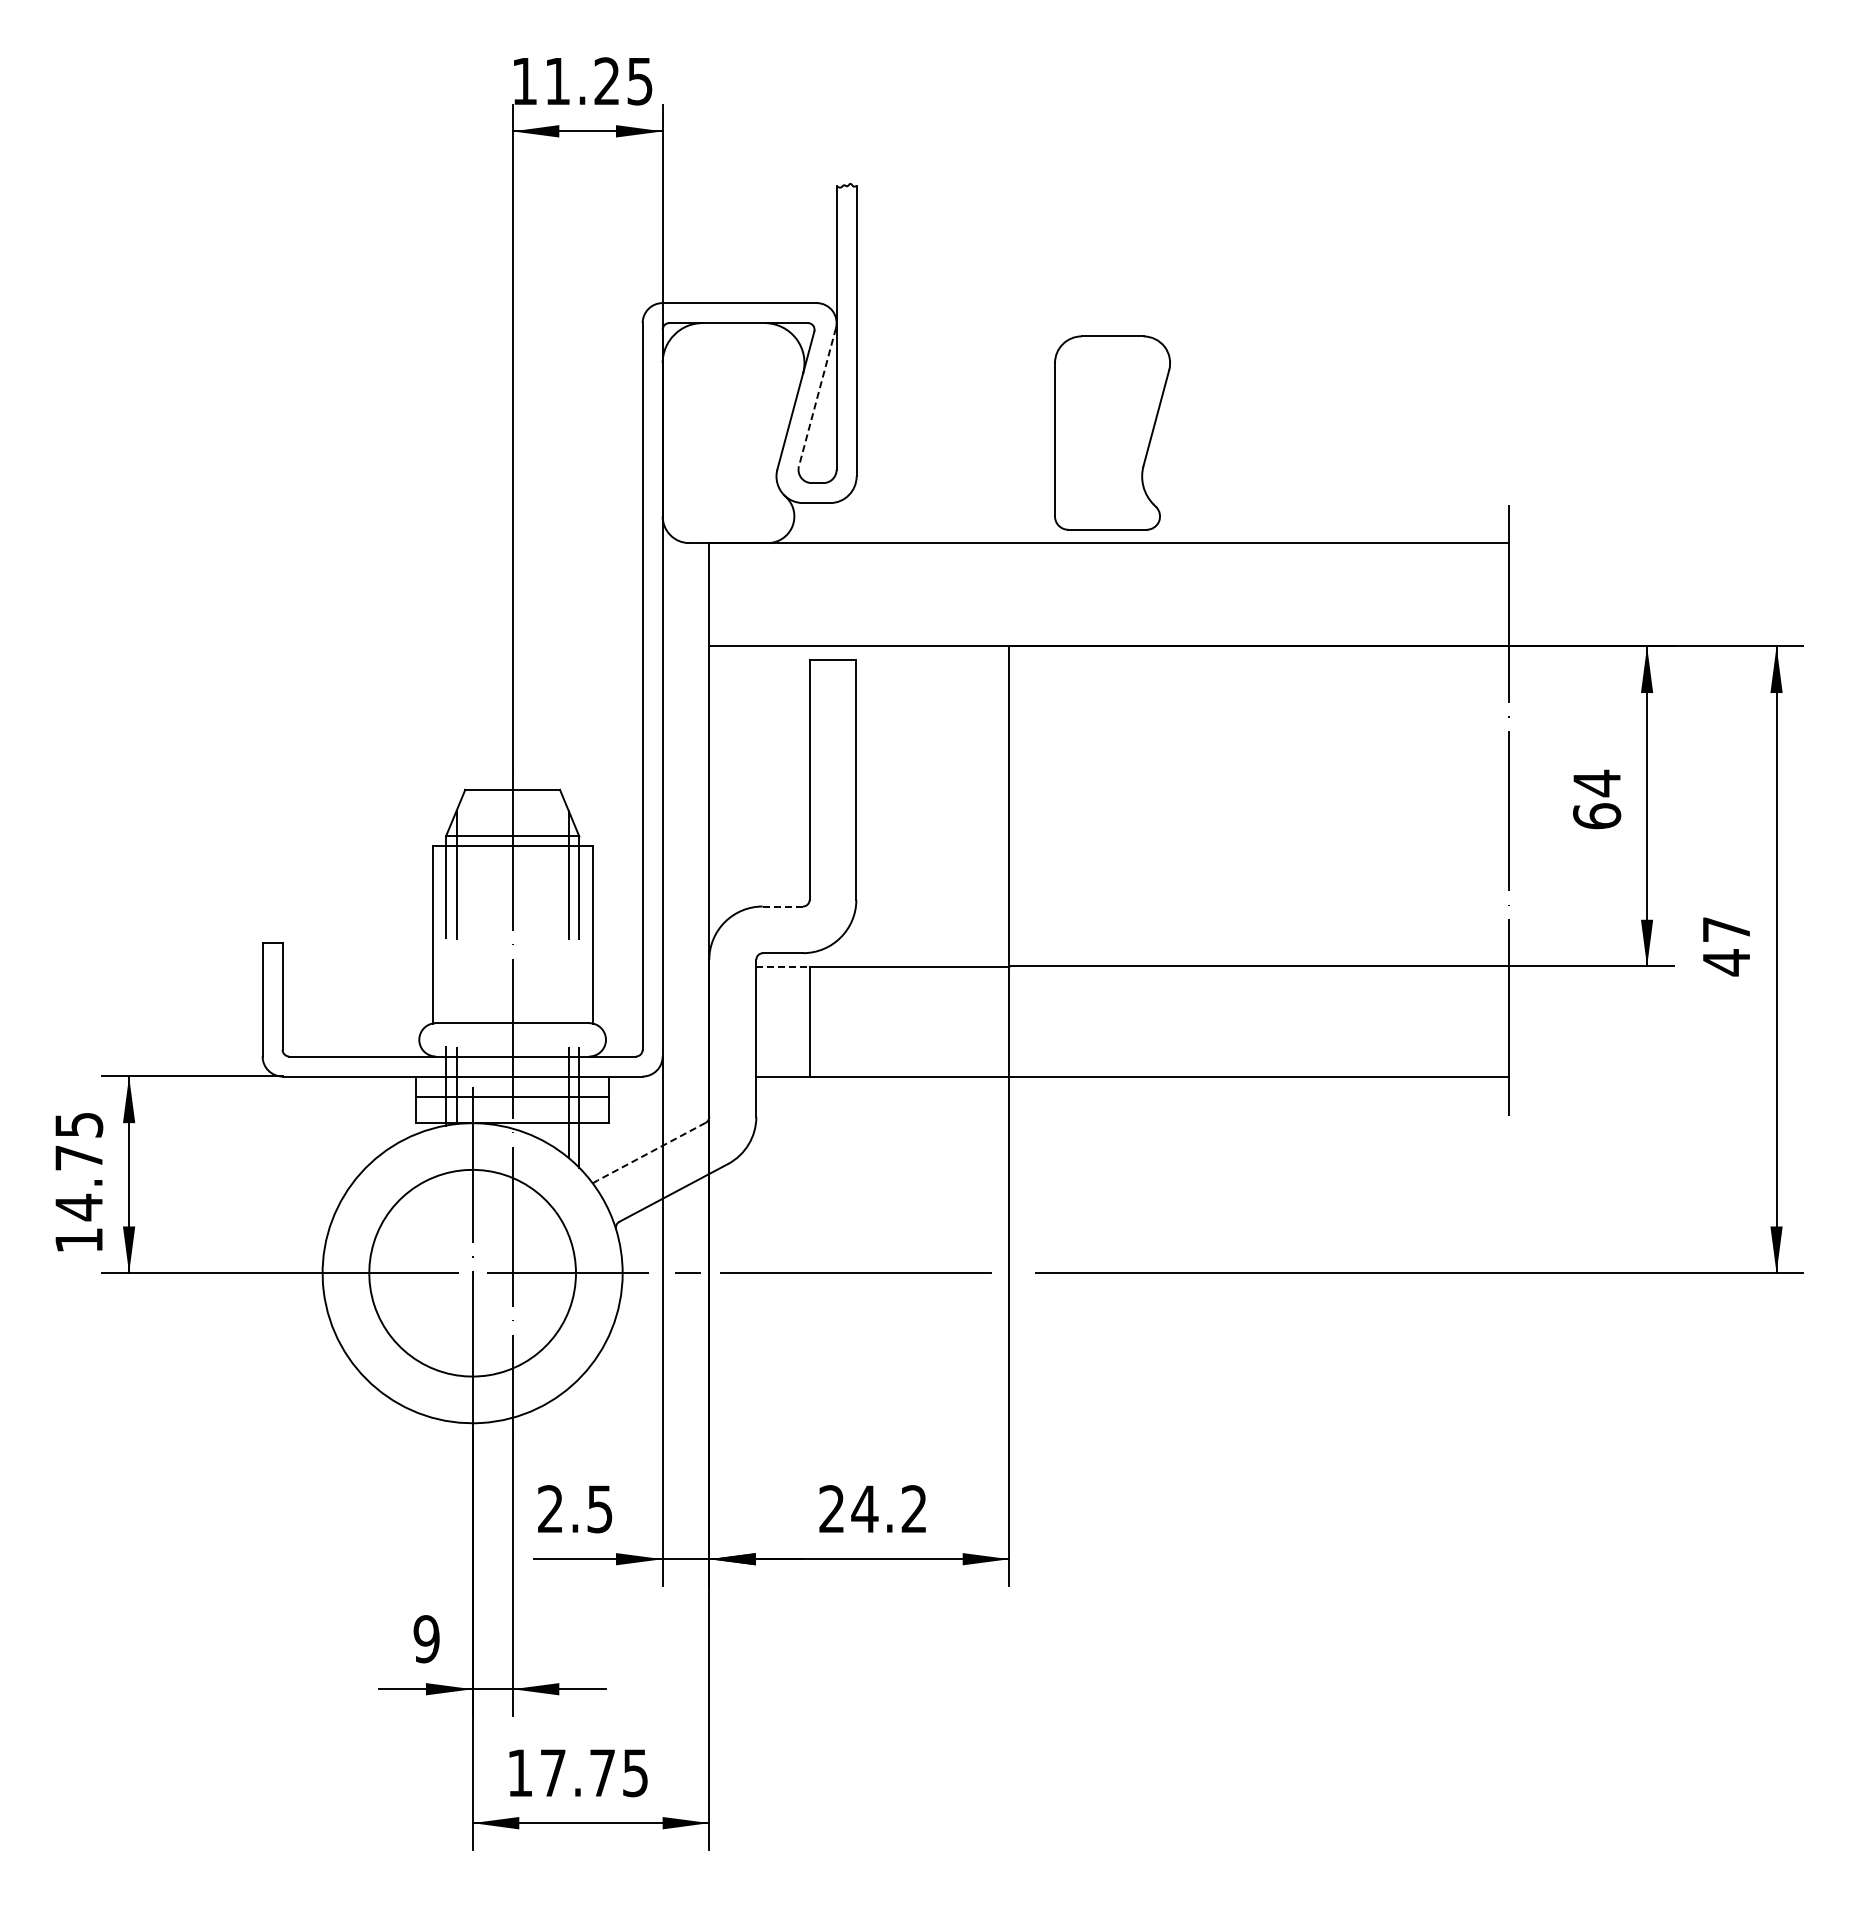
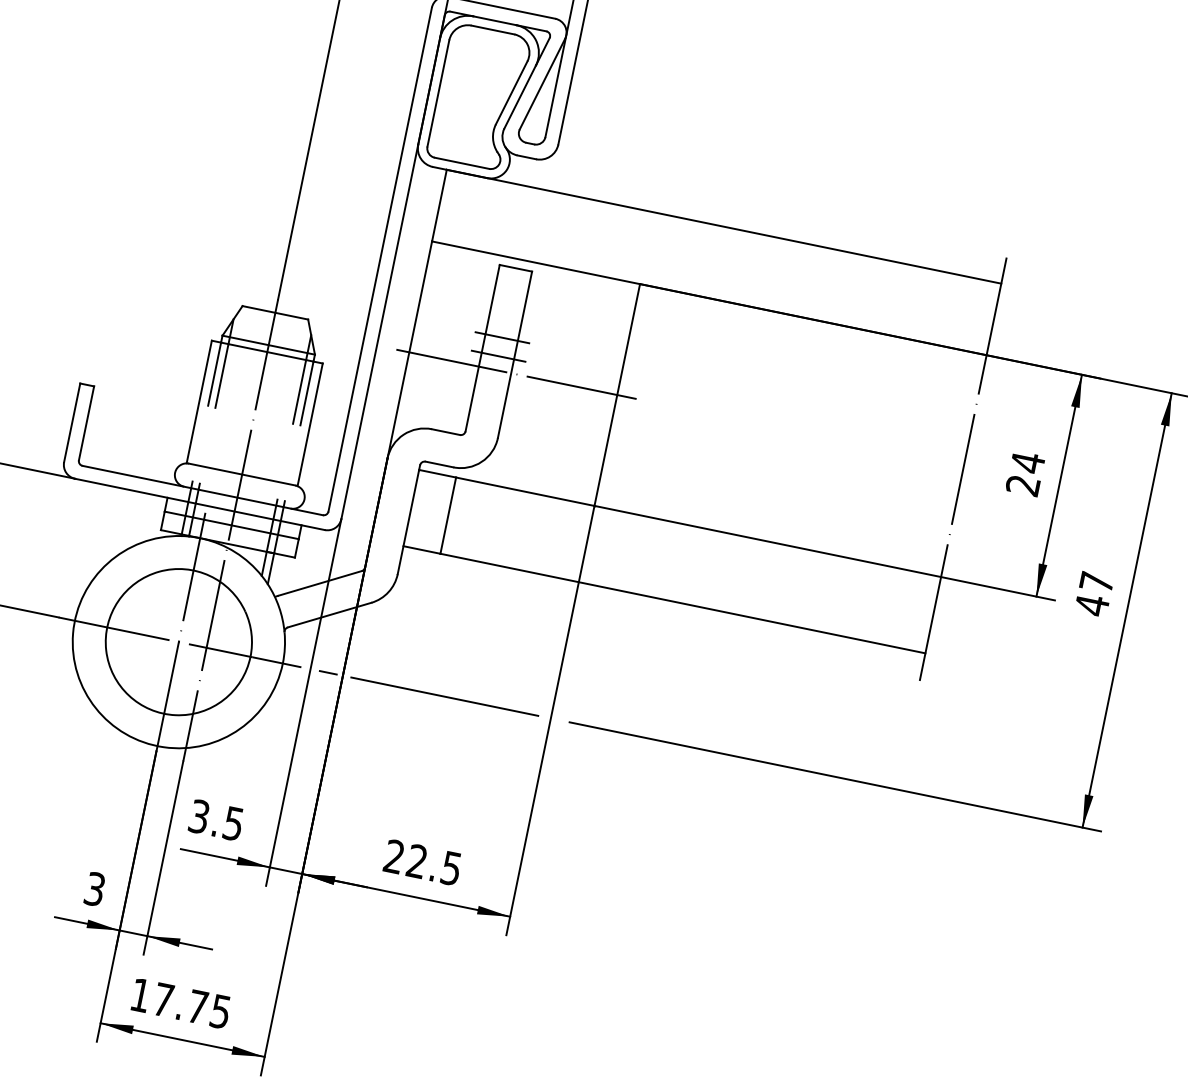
line: (817, 397) -> (542, 84), dashed -> solid
part: (1112, 432) -> (479, 96), moved
line: (834, 759) -> (502, 337), added
line: (834, 786) -> (498, 356), added
line: (863, 806) -> (516, 374), added
text: (1597, 816) -> (1023, 485), 64 -> 24
line: (783, 906) -> (446, 432), dashed -> solid
line: (783, 966) -> (437, 473), dashed -> solid
line: (651, 1151) -> (320, 583), dashed -> solid
text: (550, 1509) -> (199, 816), 2.5 -> 3.5
text: (888, 1509) -> (433, 865), 24.2 -> 22.5
text: (426, 1639) -> (94, 889), 9 -> 3

